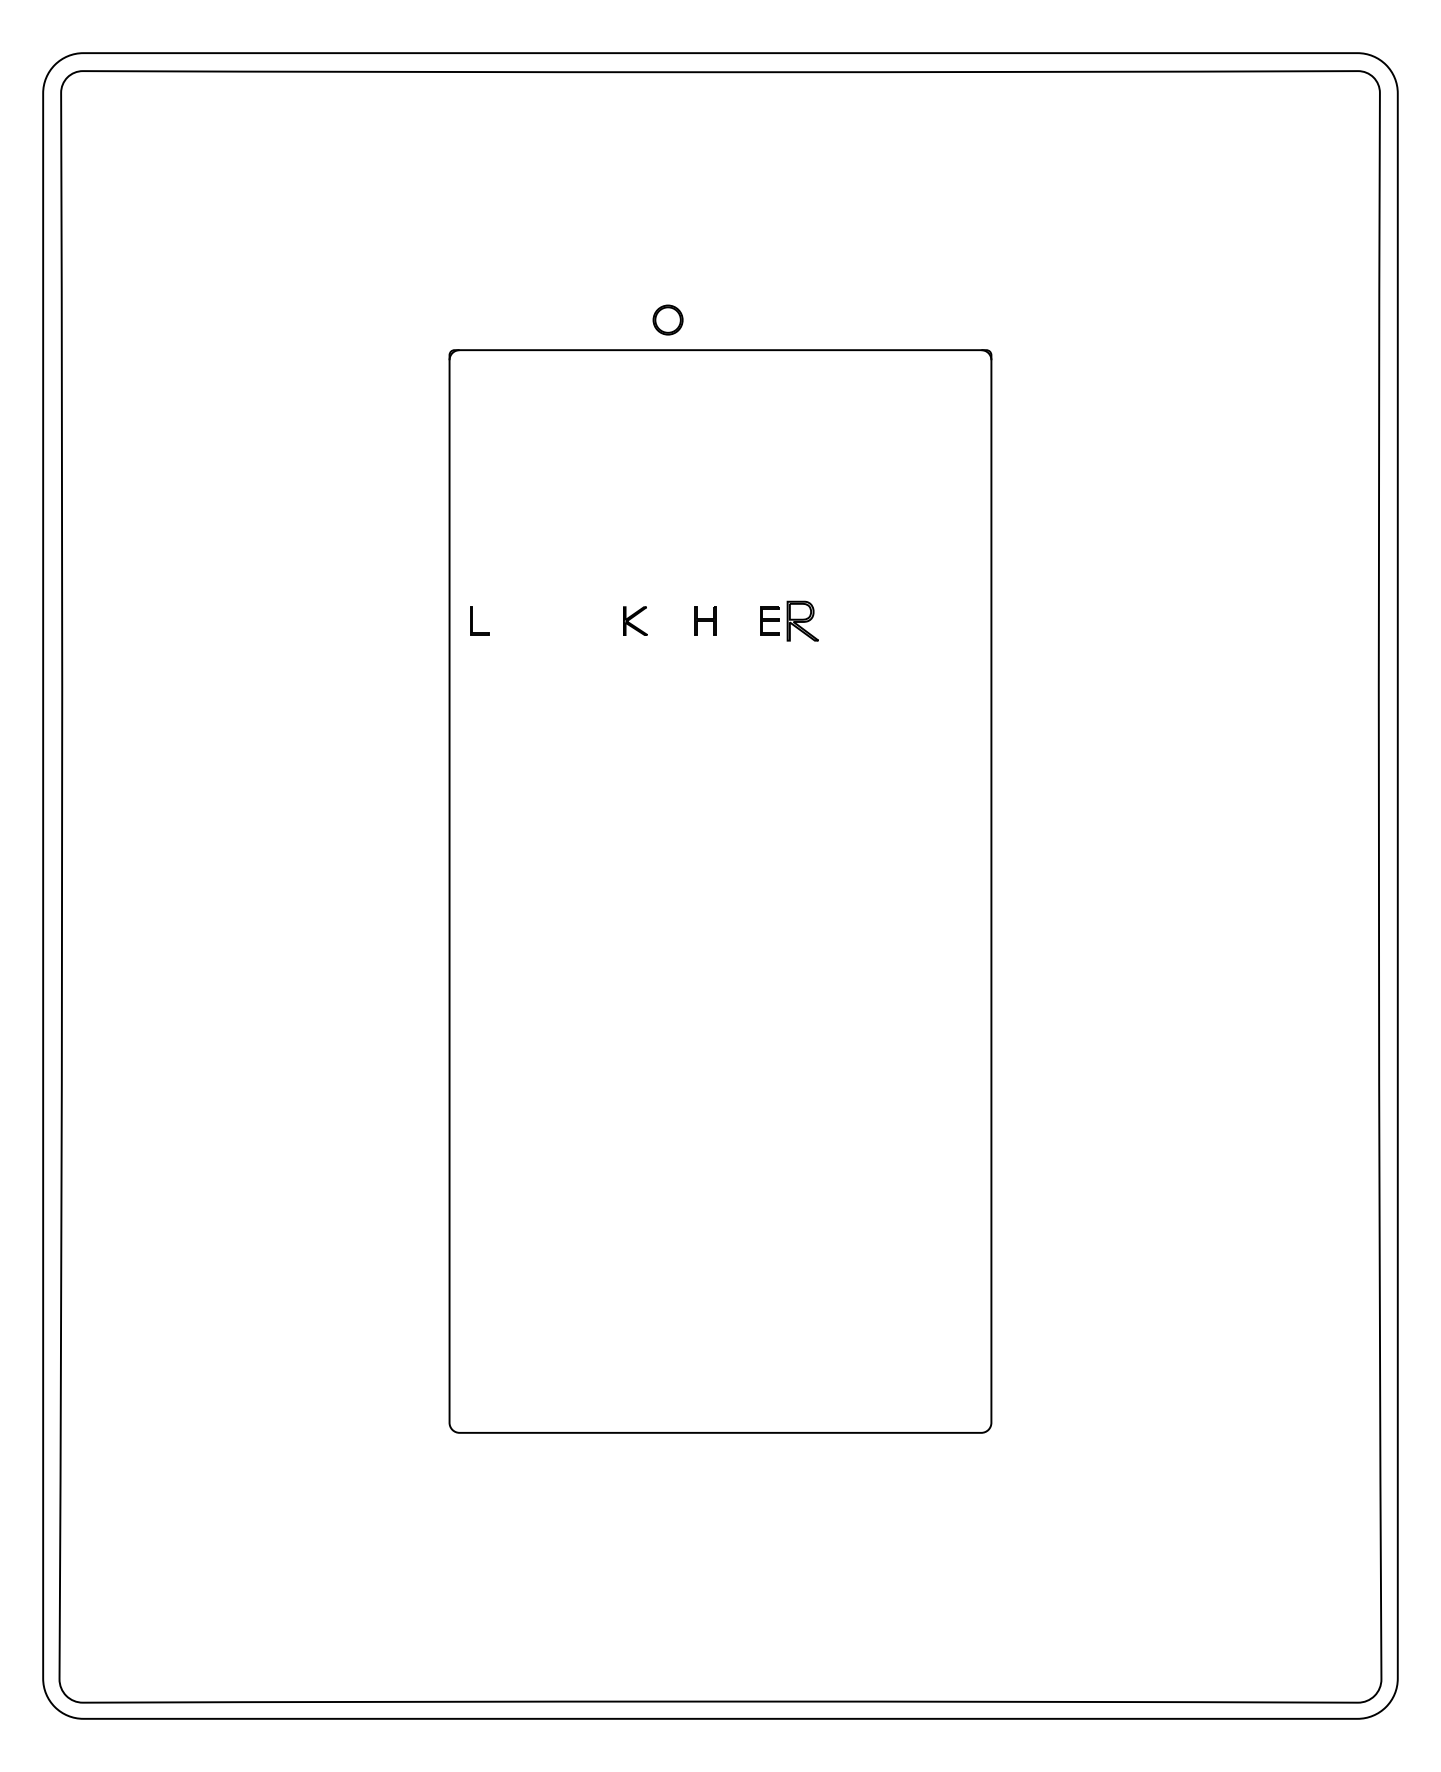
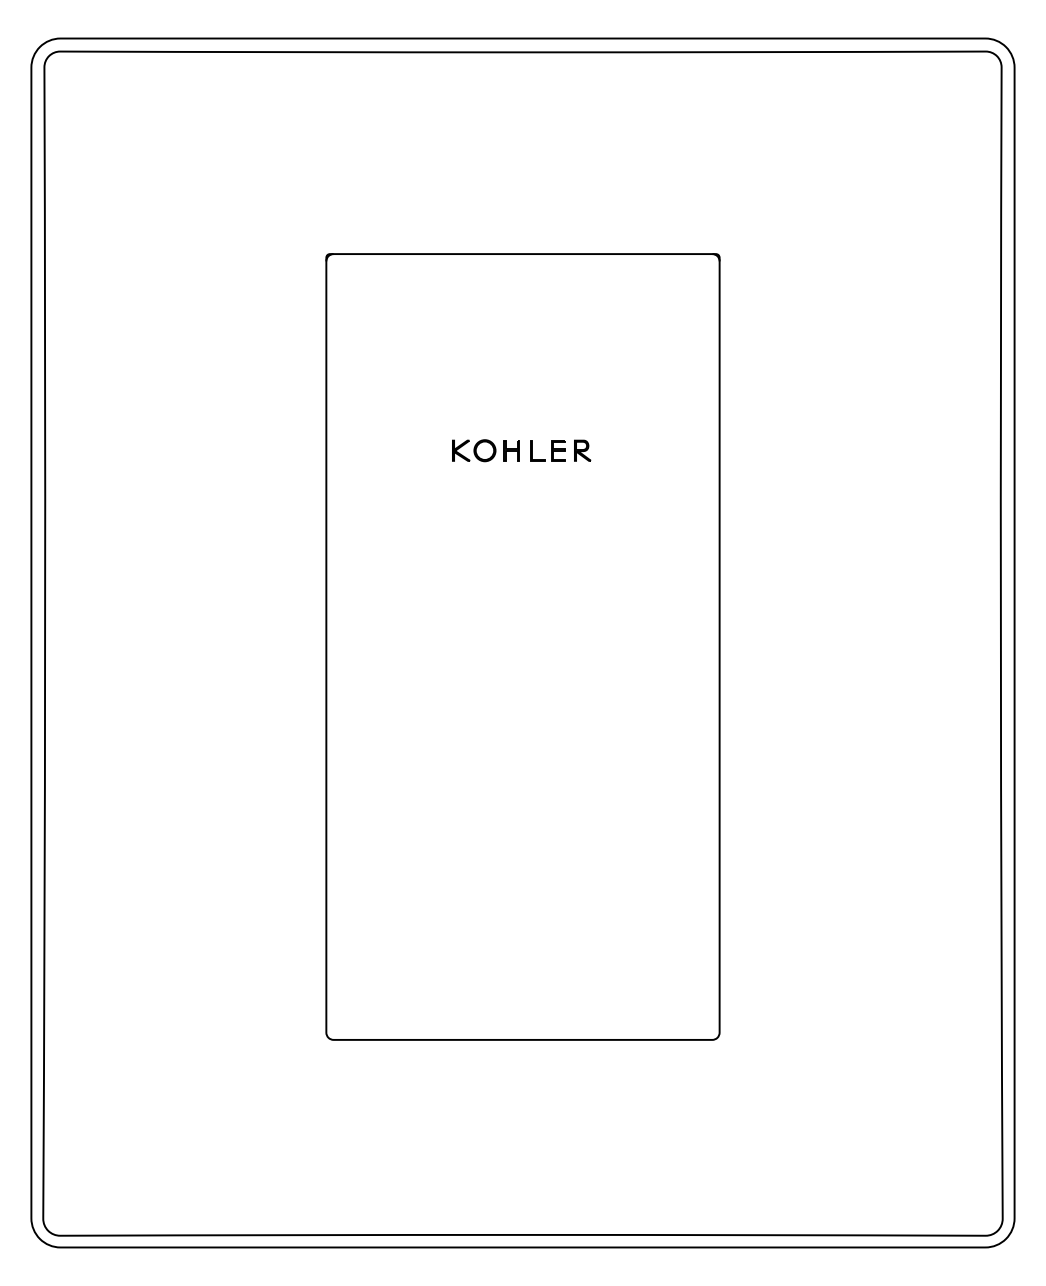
part: (667, 319) -> (484, 450), moved
part: (472, 620) -> (532, 450), moved
part: (802, 620) -> (582, 450), size x0.71

